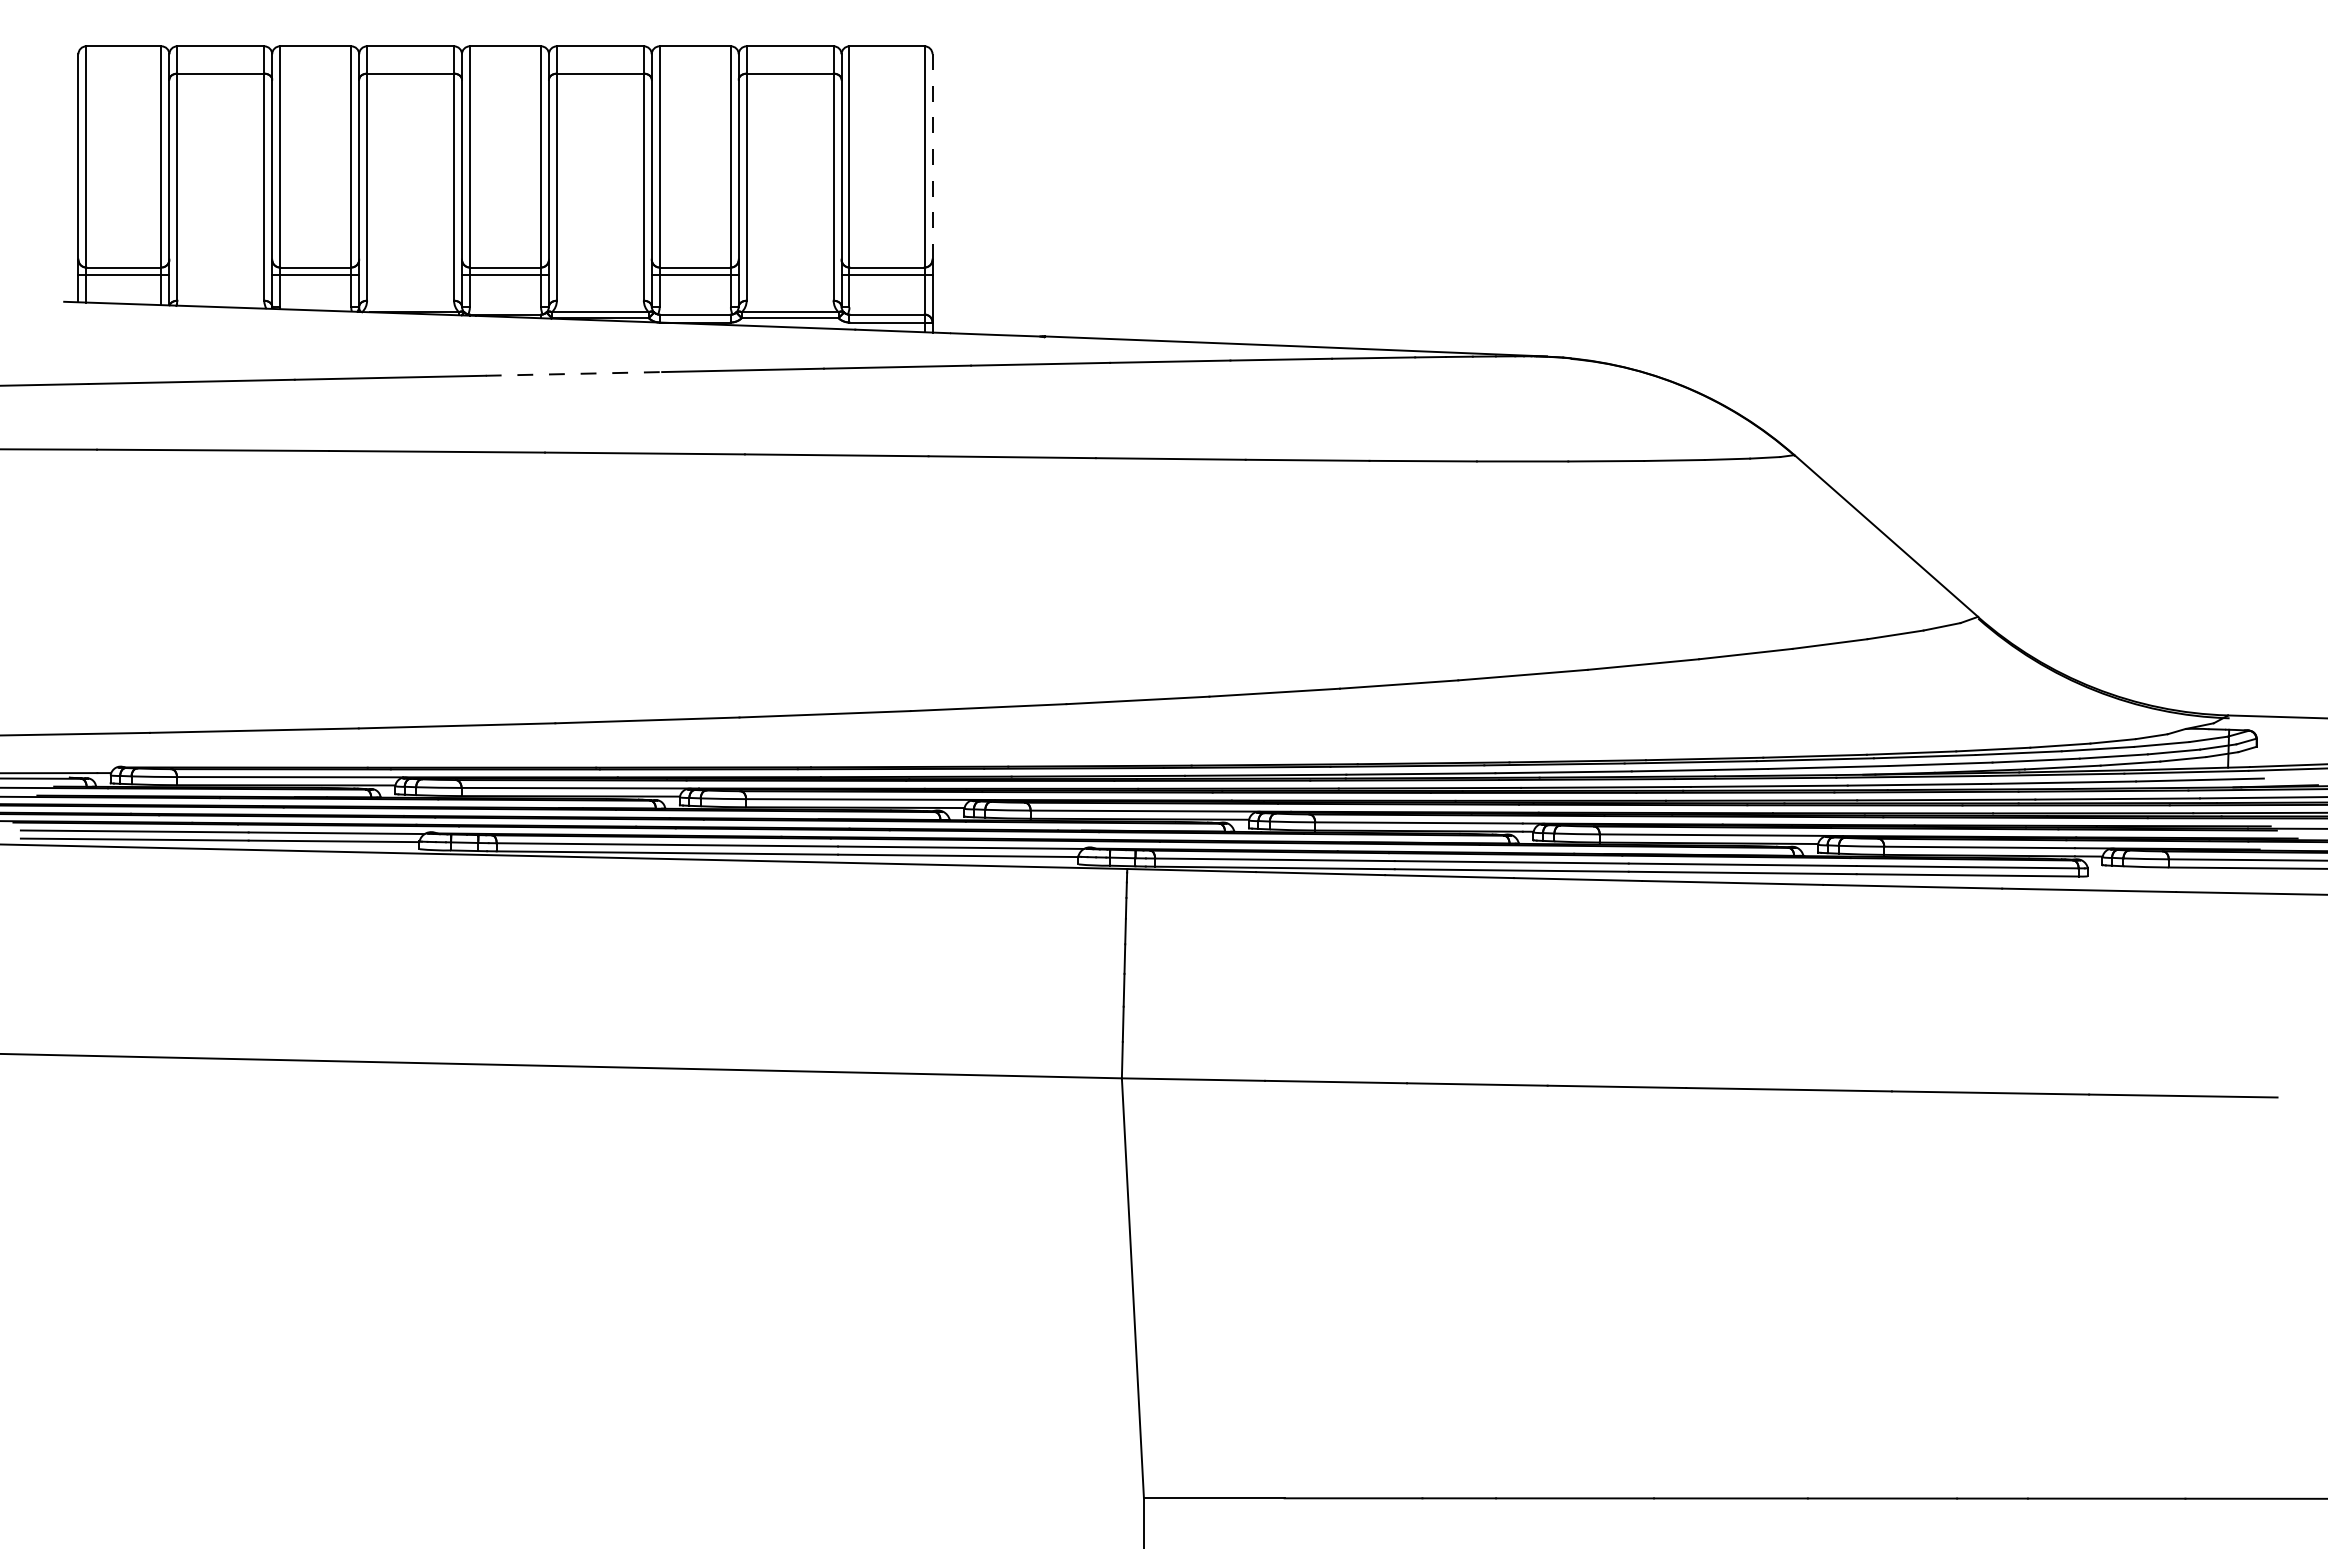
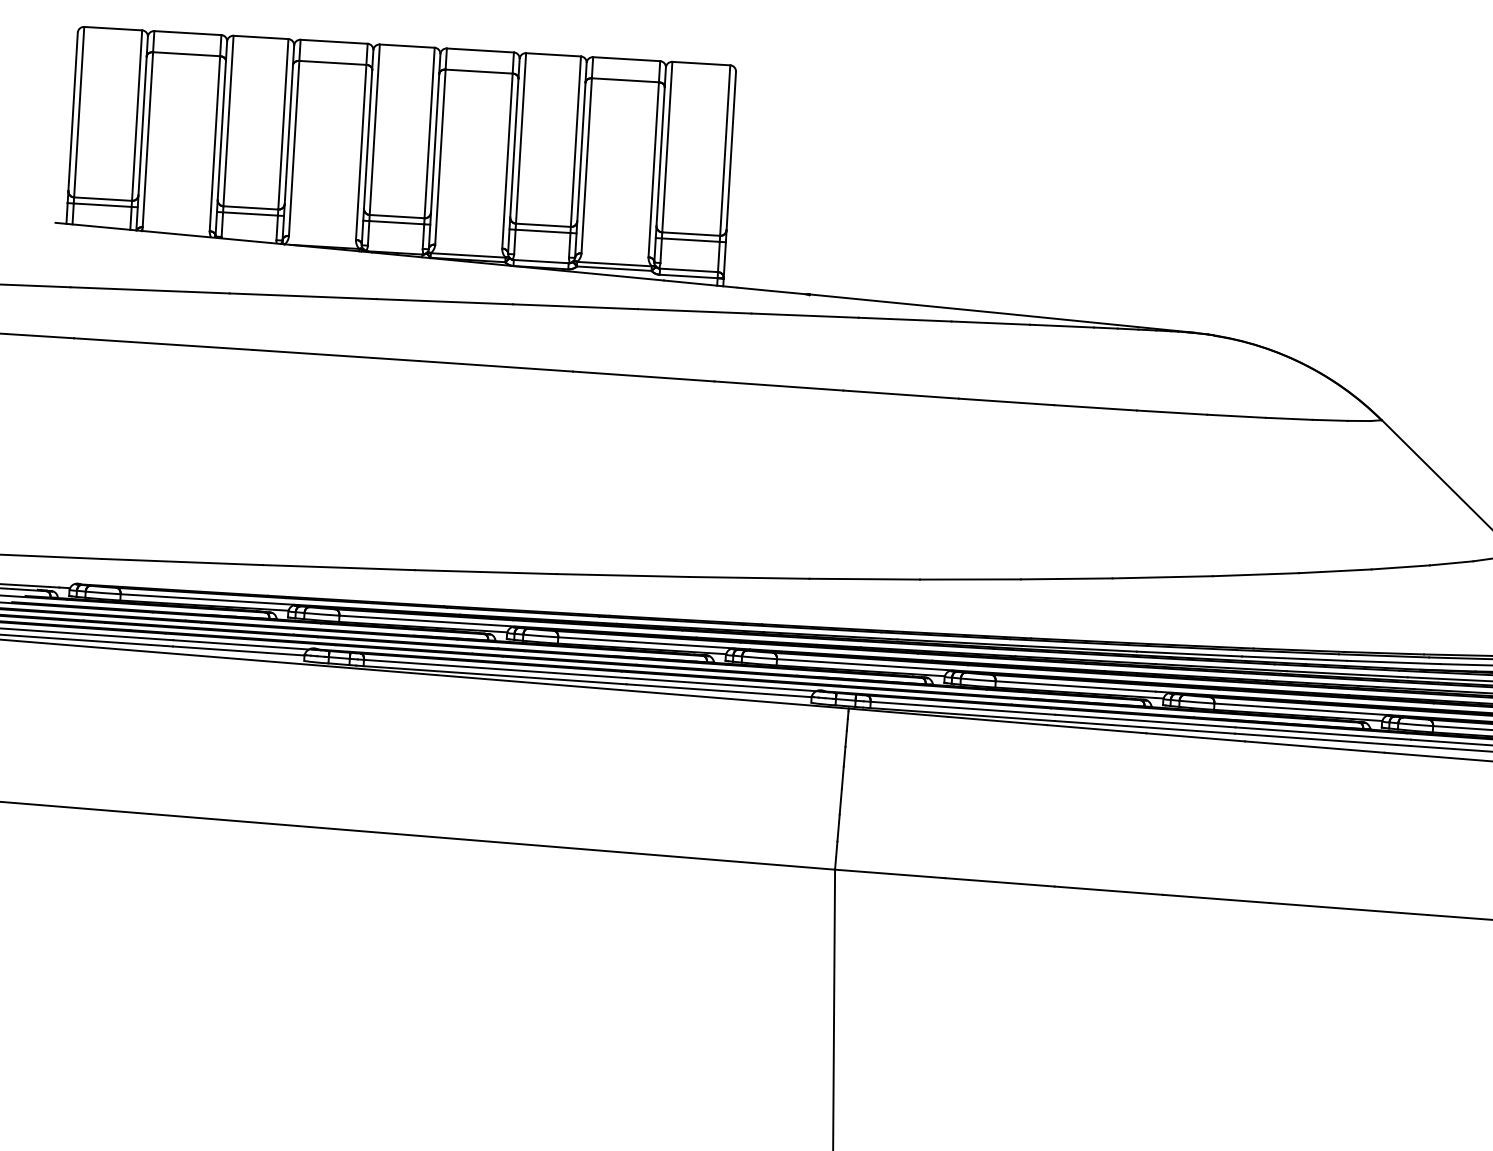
line: (932, 156) -> (731, 150), dashed -> solid
line: (574, 373) -> (445, 301), dashed -> solid

